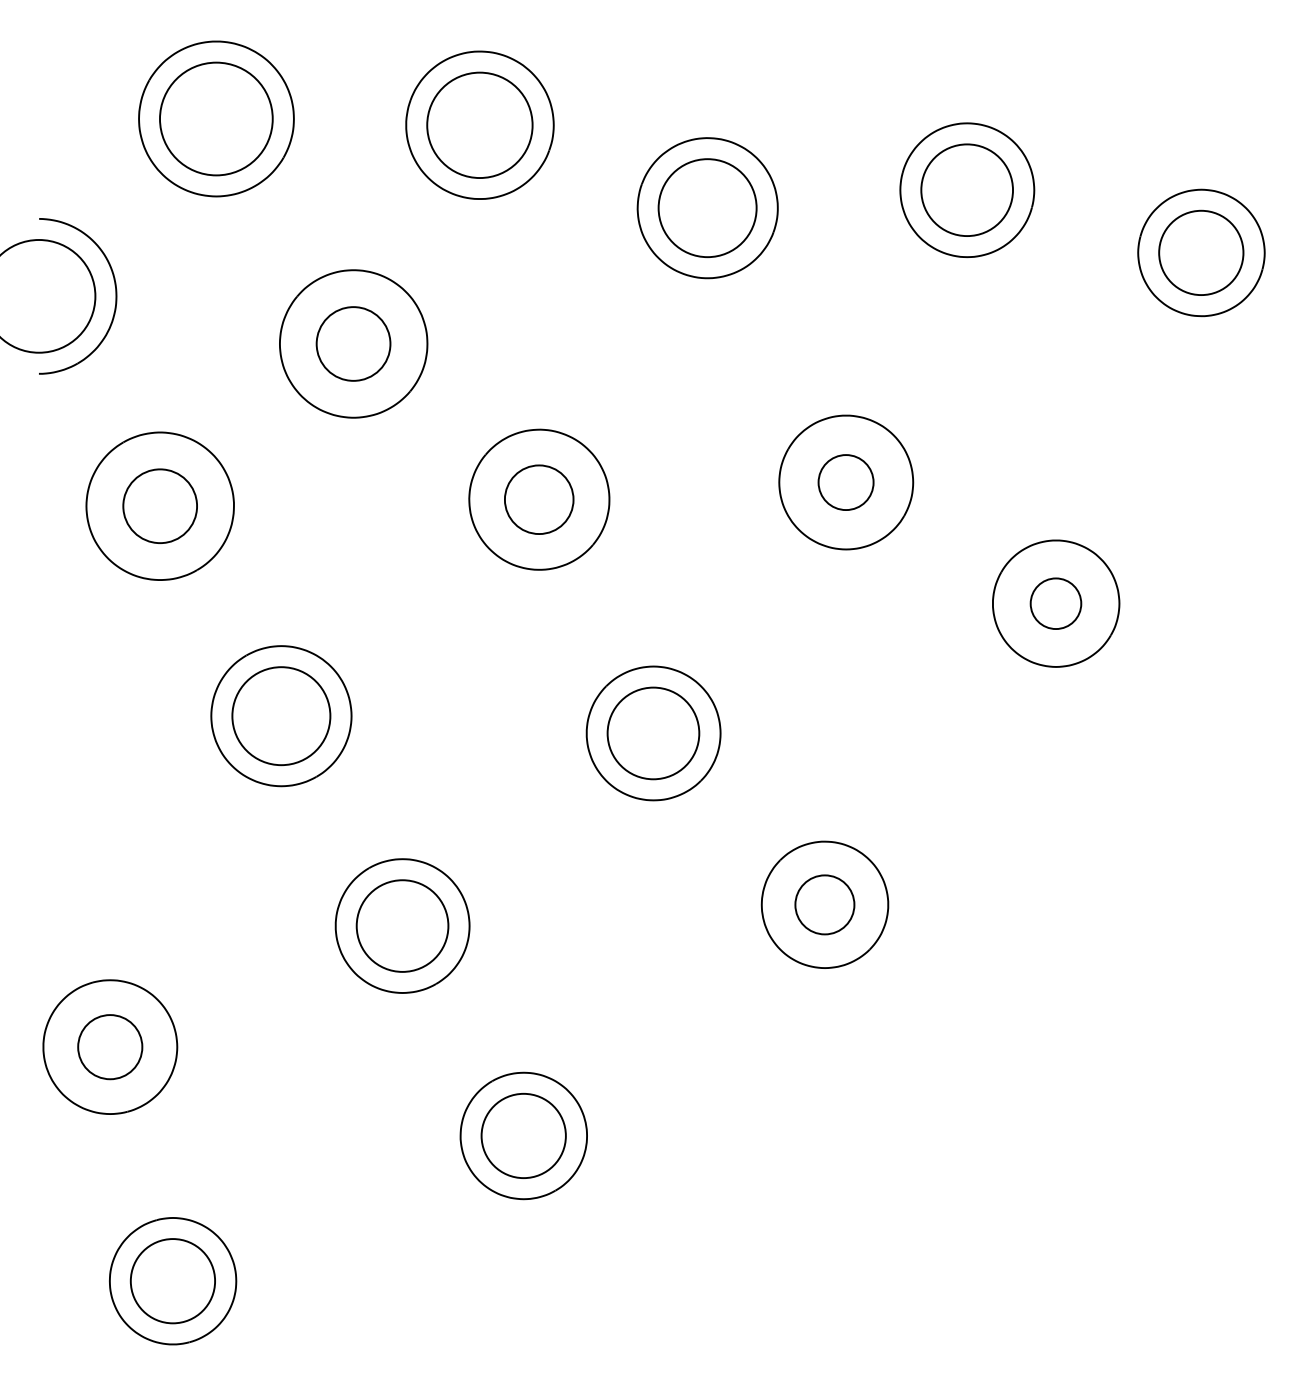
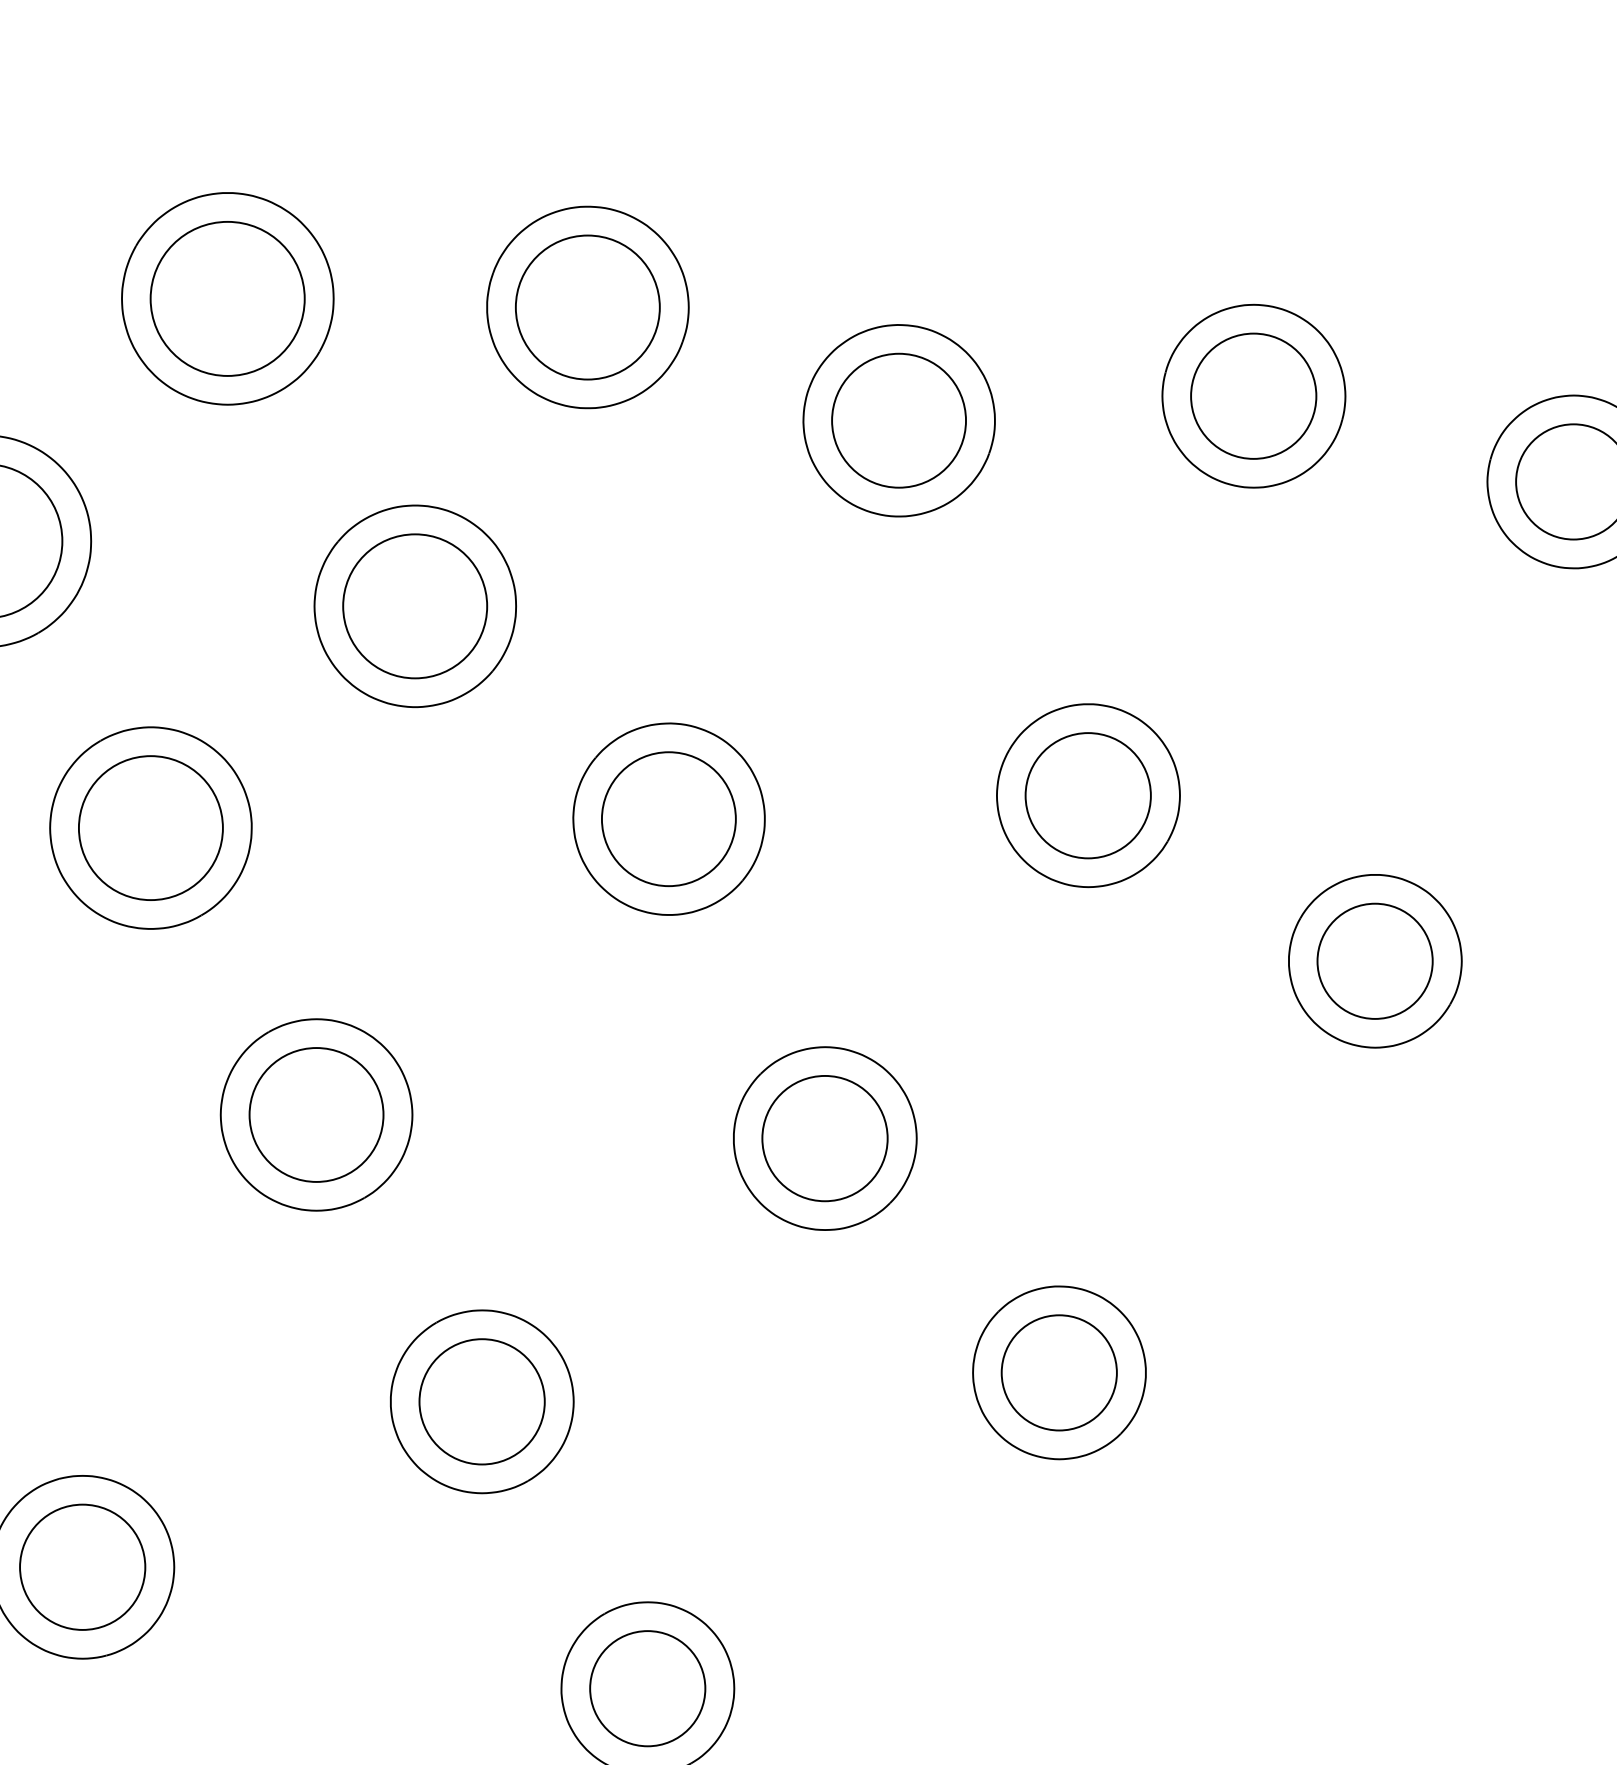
circle: (353, 343) -> (415, 605), size x1.43
circle: (845, 482) -> (1087, 795), size x1.67
circle: (539, 499) -> (669, 818), size x1.43
circle: (159, 505) -> (149, 827), size x1.43
circle: (1055, 603) -> (1374, 960), size x1.67
circle: (824, 904) -> (1058, 1372), size x1.43
circle: (110, 1046) -> (82, 1566), size x1.43

